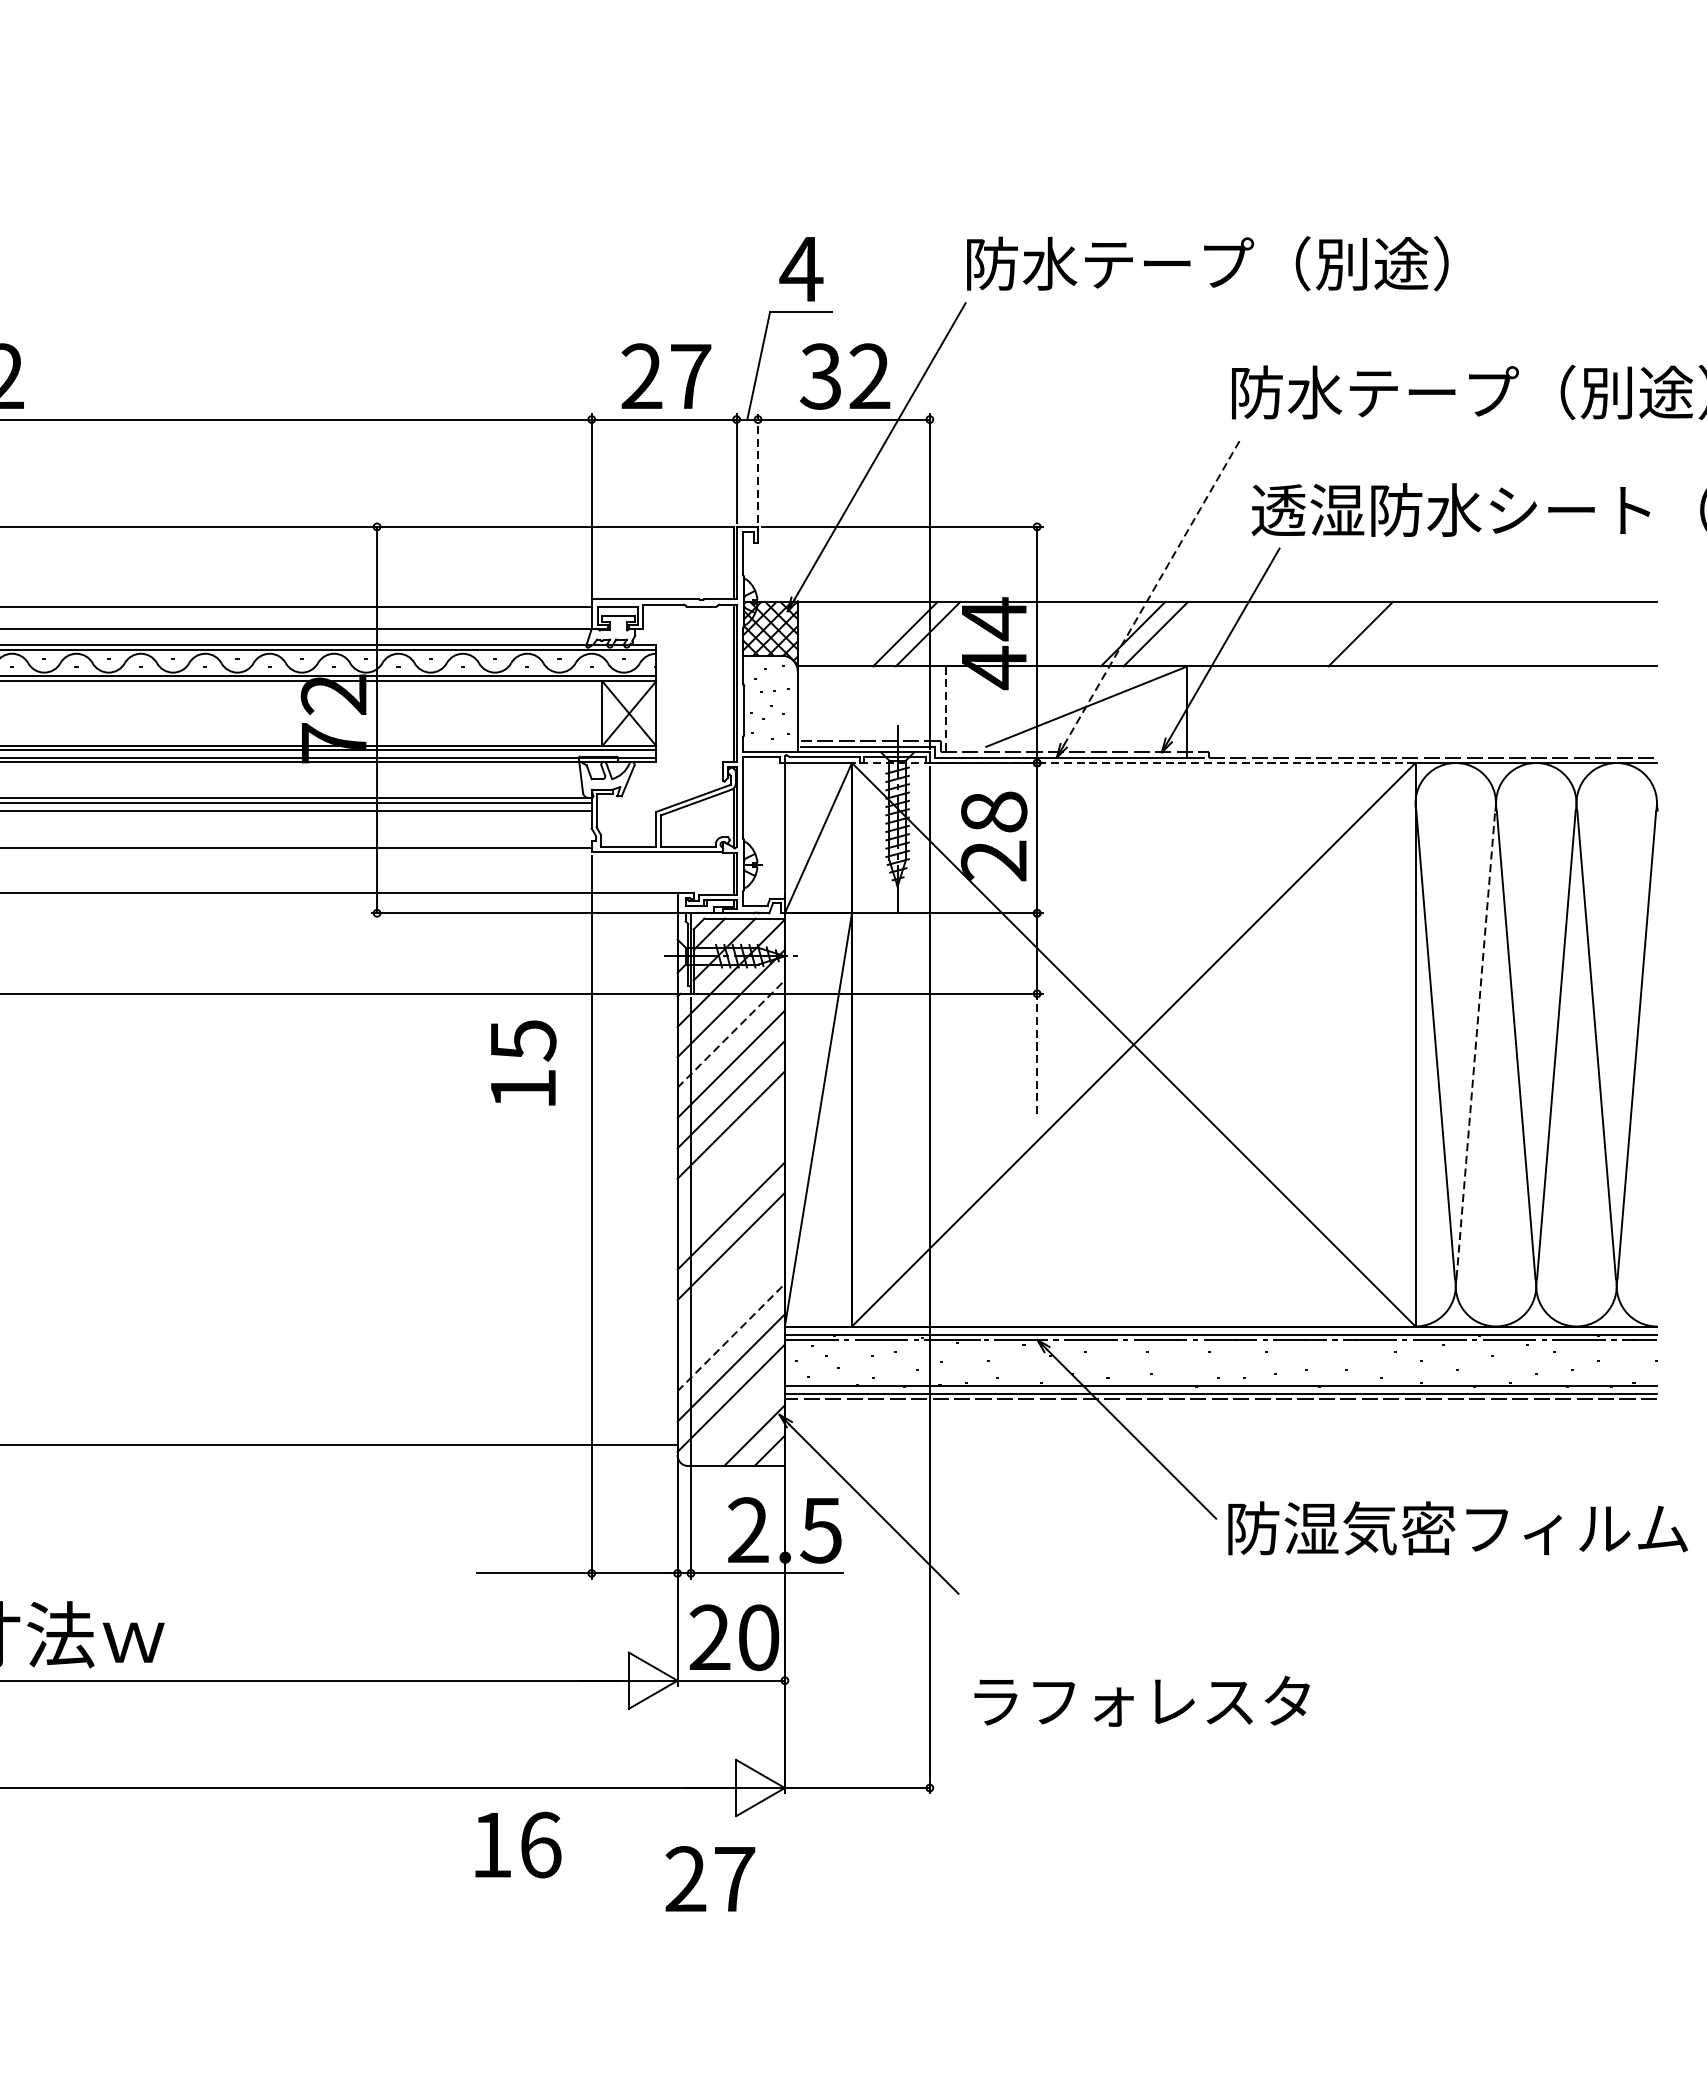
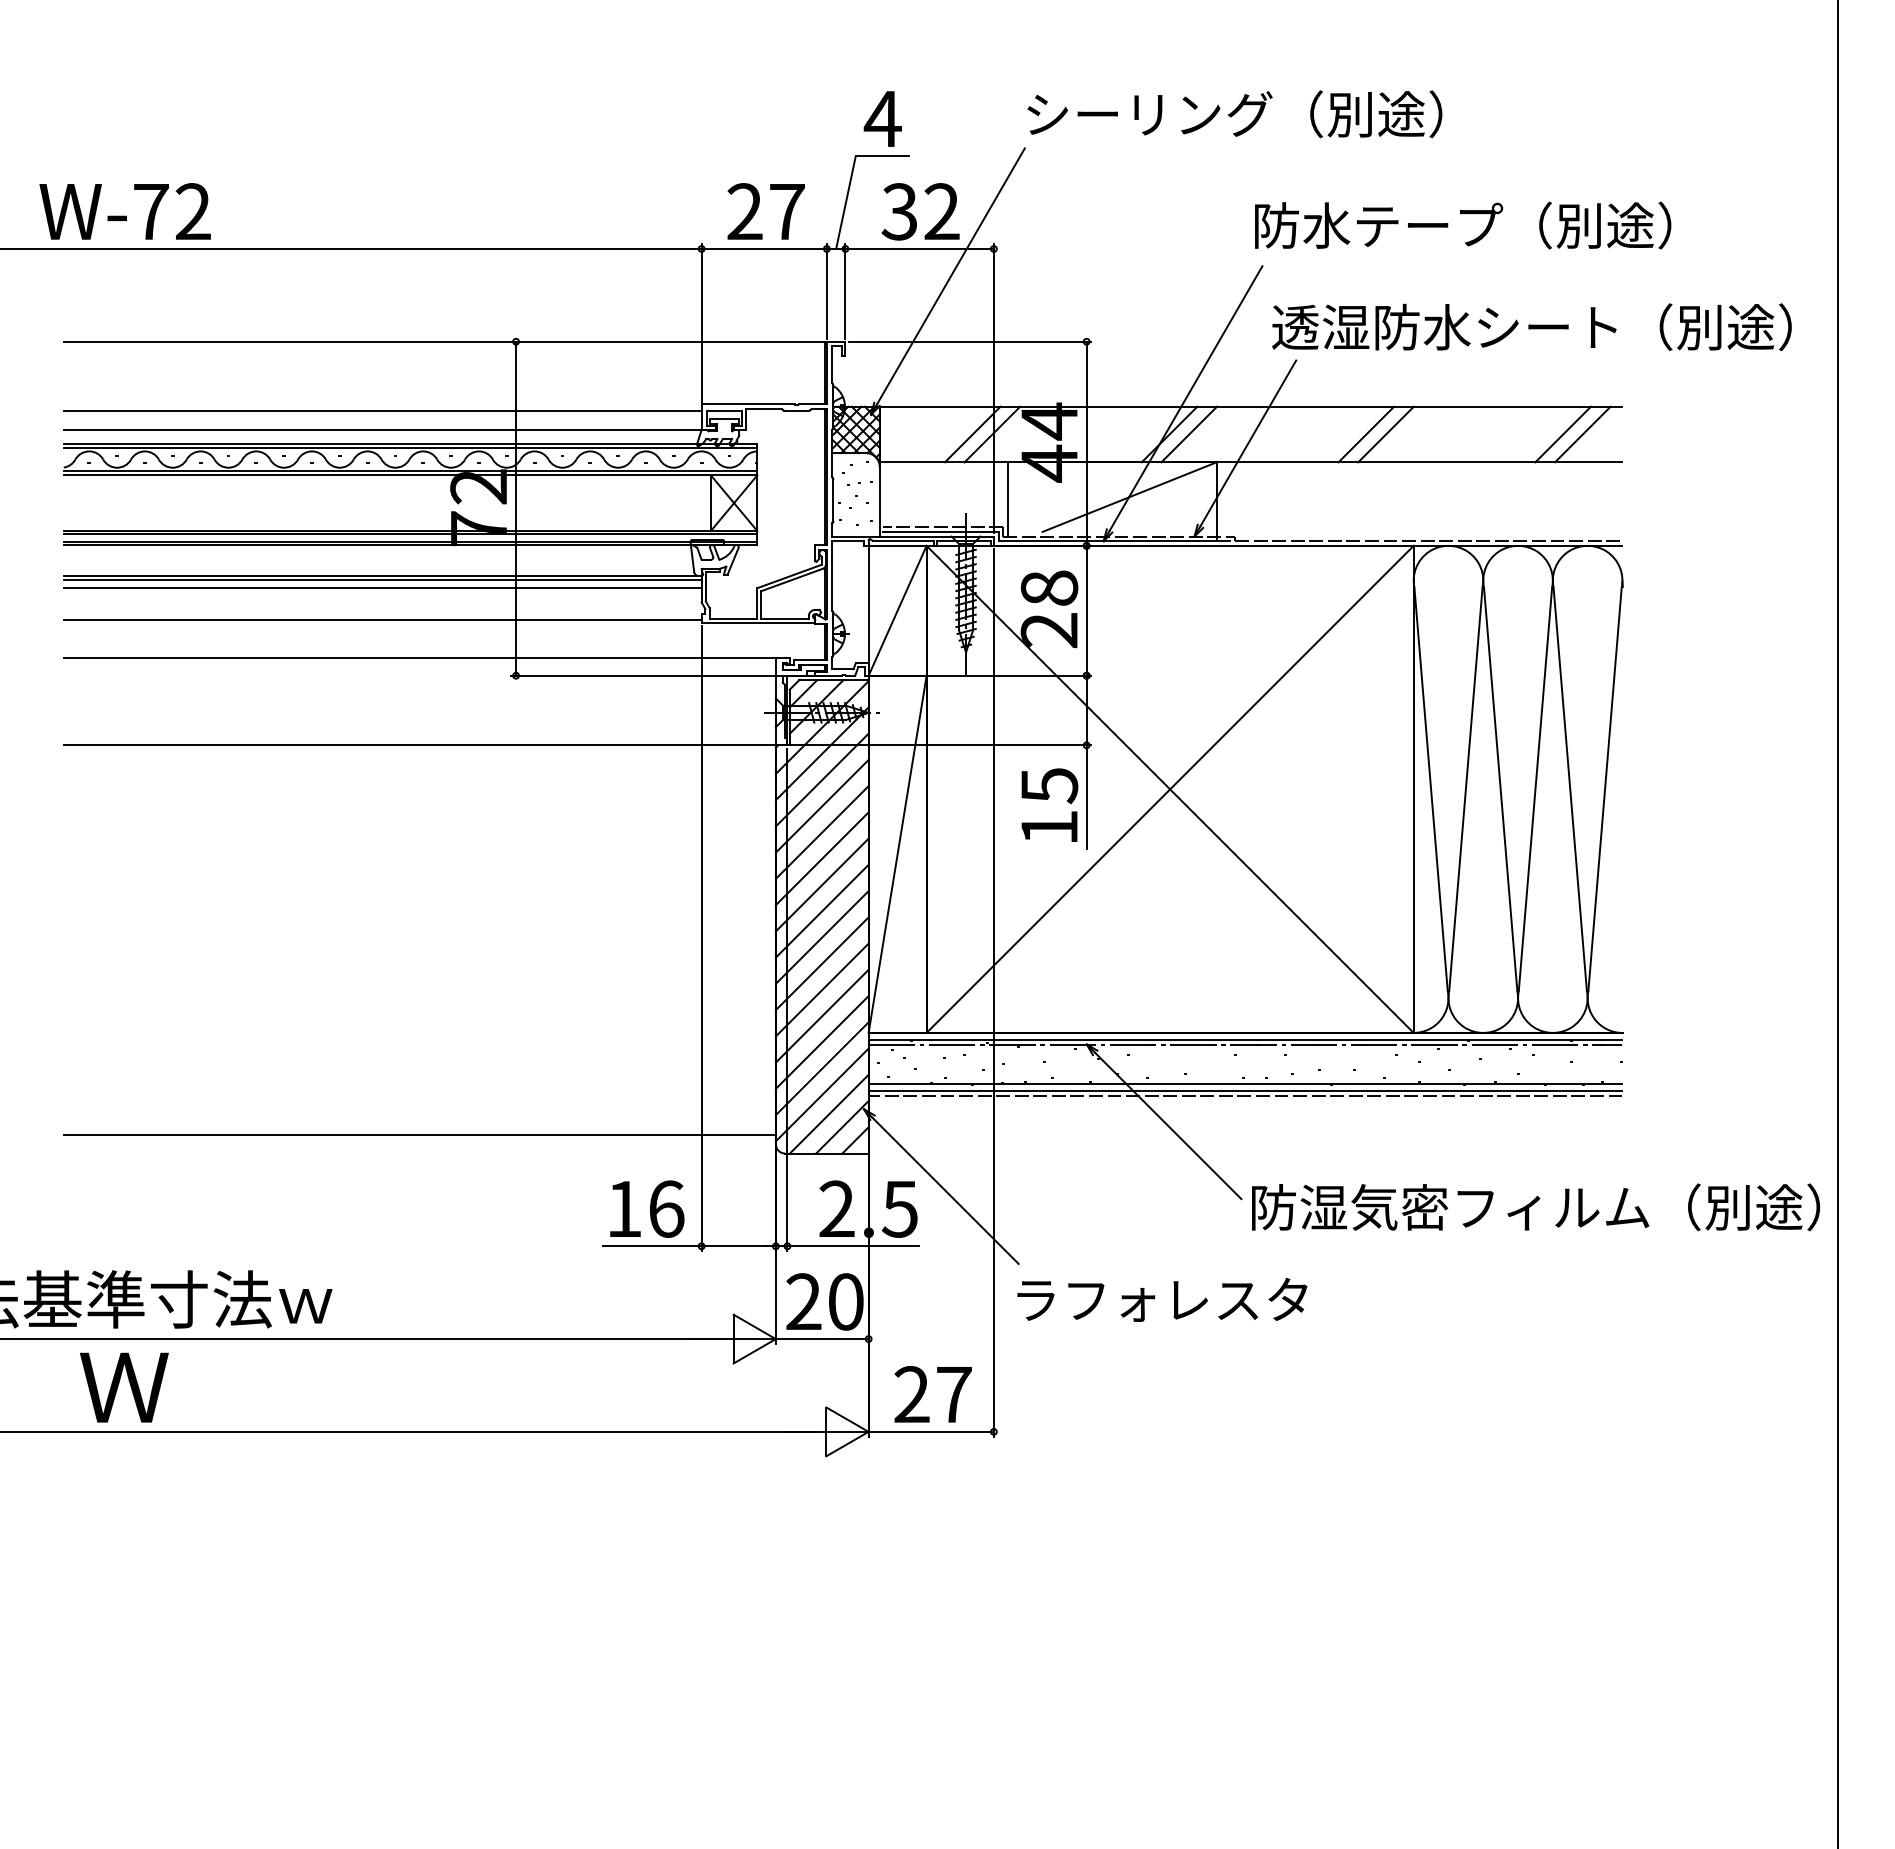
text: (1111, 263) -> (1150, 114), 防水テープ（別途） -> シーリング（別途）
line: (758, 467) -> (845, 290), dashed -> solid
line: (1152, 592) -> (1186, 398), dashed -> solid
line: (1382, 634) -> (1385, 434), added
line: (1587, 634) -> (1562, 434), added
line: (1610, 634) -> (1582, 434), added
line: (945, 709) -> (1007, 499), dashed -> solid
line: (1134, 762) -> (1170, 545), dashed -> solid
line: (731, 1034) -> (822, 780), dashed -> solid
line: (1475, 1043) -> (1465, 788), dashed -> solid
line: (1036, 1052) -> (1086, 796), dashed -> solid
text: (523, 1062) -> (1049, 804), moved
line: (730, 1154) -> (821, 884), added
line: (730, 1184) -> (821, 910), added
line: (730, 1276) -> (821, 989), added
line: (730, 1306) -> (821, 1015), added
line: (731, 1337) -> (822, 1042), dashed -> solid
line: (738, 1419) -> (828, 1113), added
text: (1142, 1700) -> (1162, 1299), moved
text: (518, 1844) -> (647, 1208), moved
text: (709, 1879) -> (932, 1394), moved

